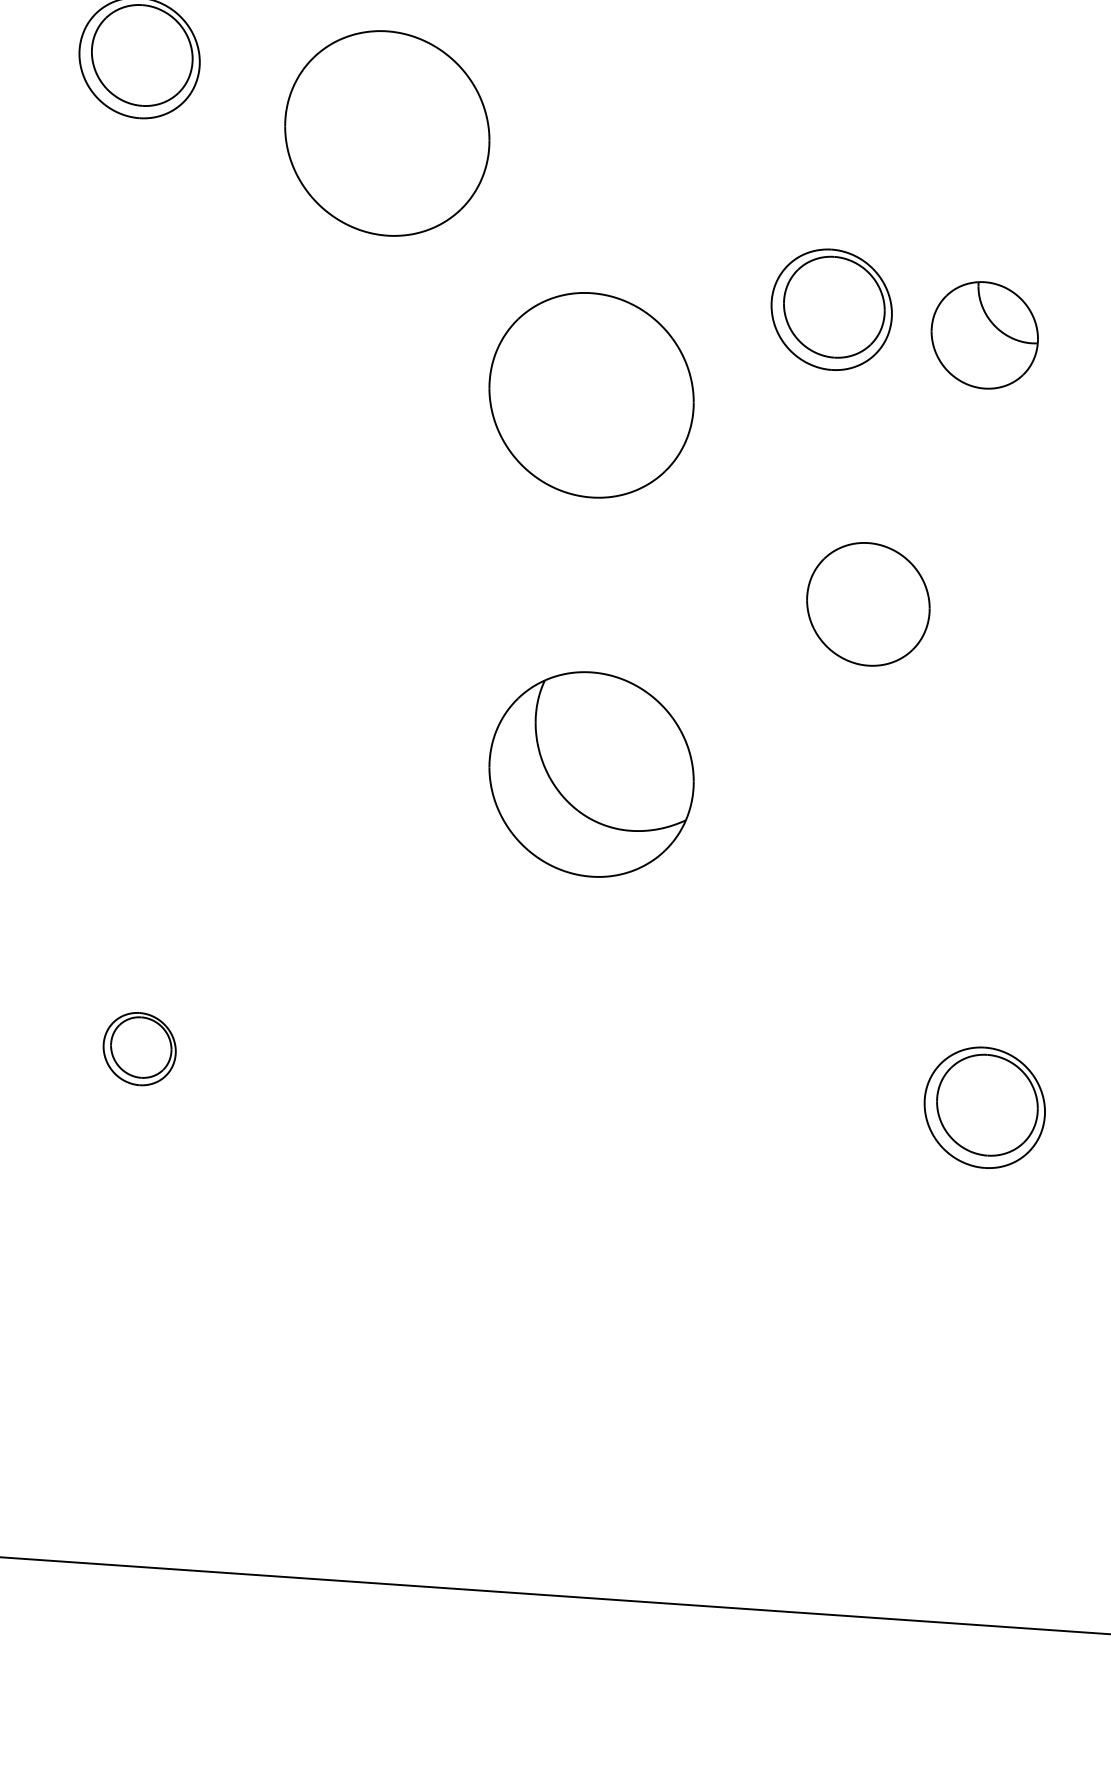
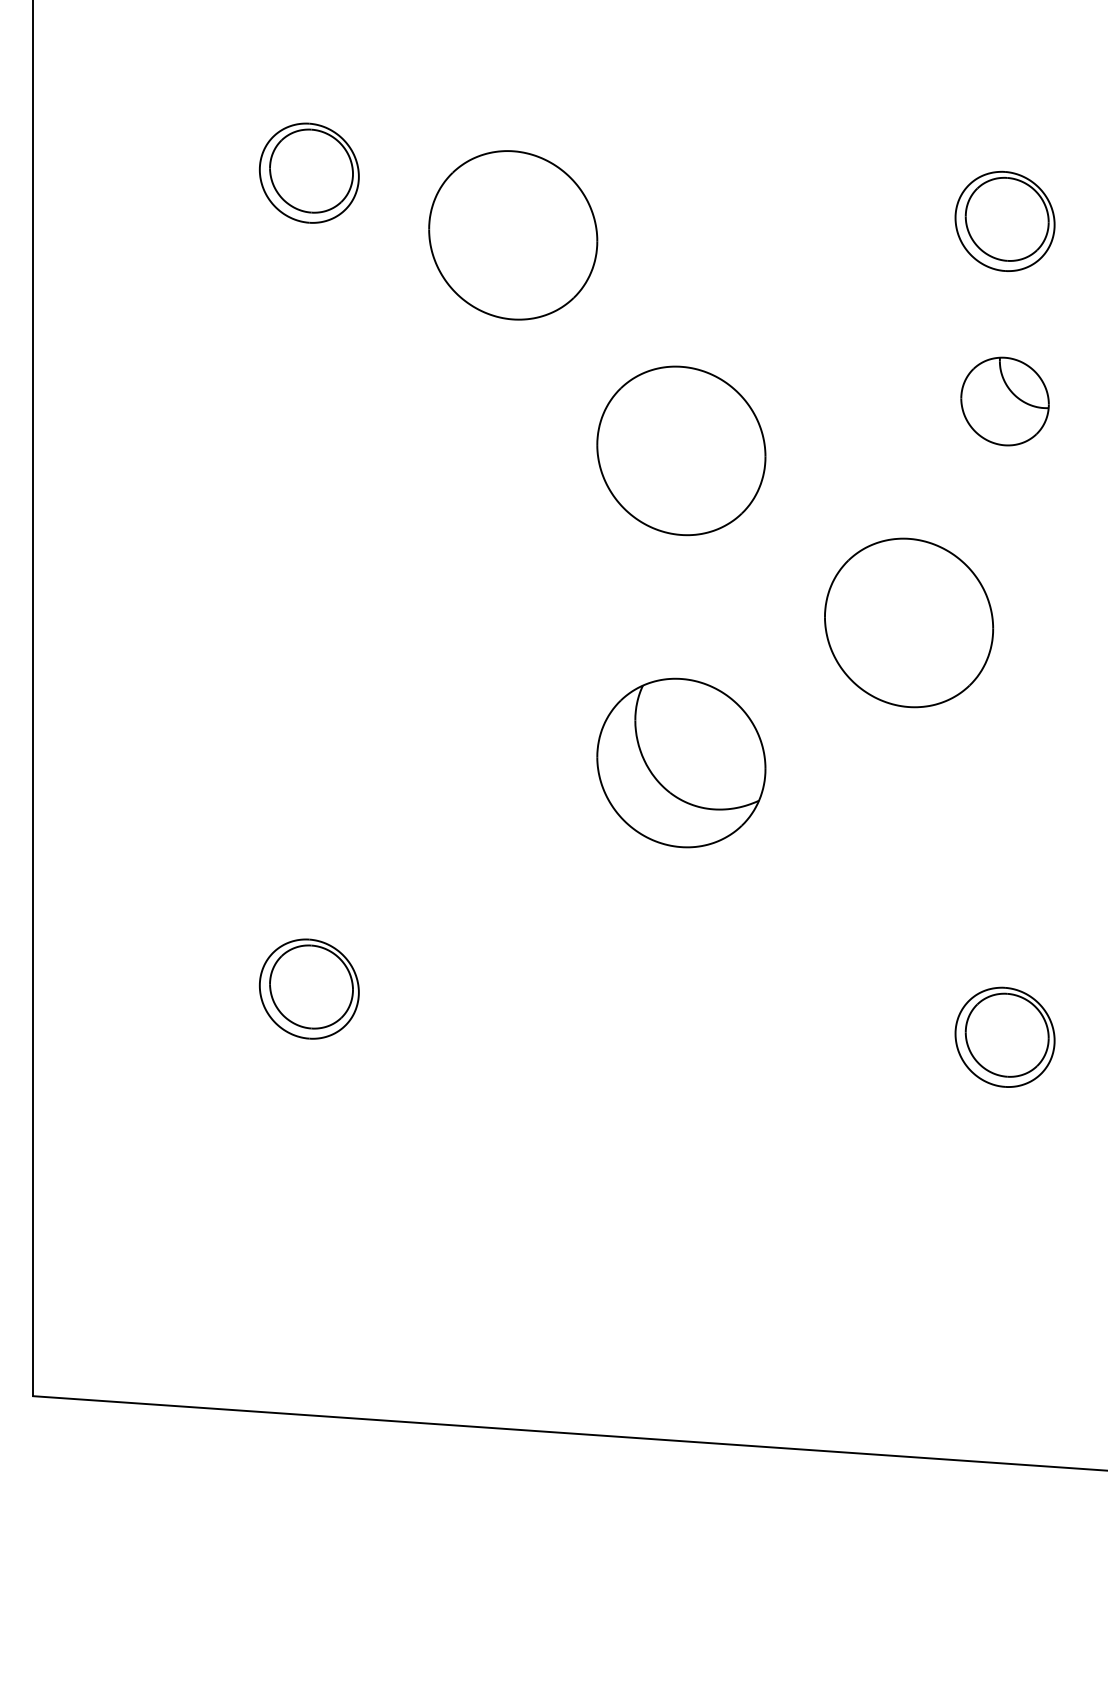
part: (831, 308) -> (1004, 220), moved
part: (868, 603) -> (909, 622), size x1.67
part: (139, 1048) -> (309, 988), size x1.67

